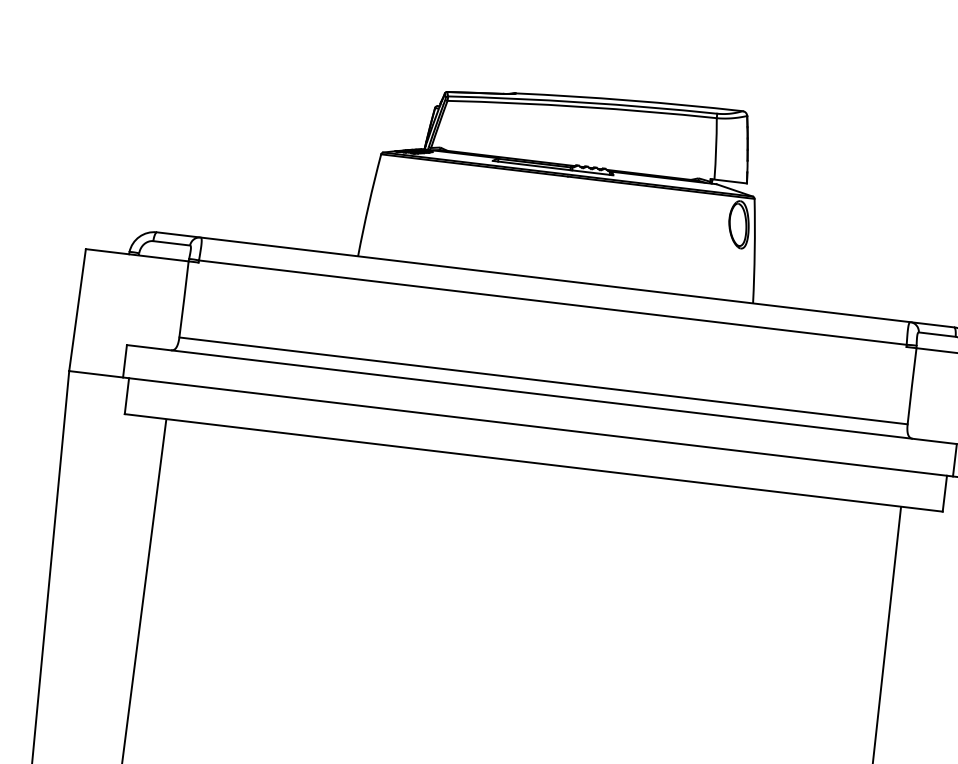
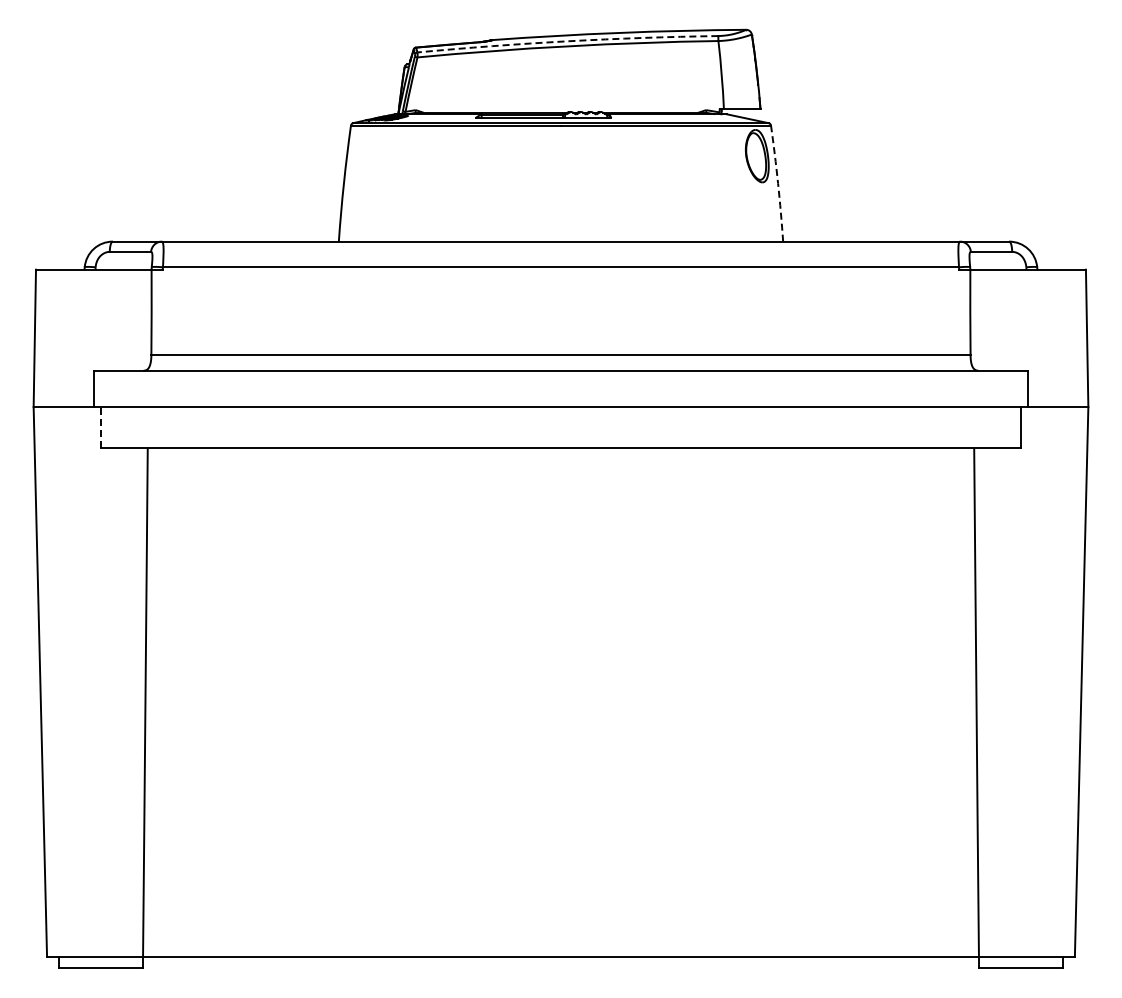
arc: (582, 102) -> (567, 41), solid -> dashed
arc: (755, 251) -> (778, 183), solid -> dashed
line: (126, 395) -> (100, 426), solid -> dashed

